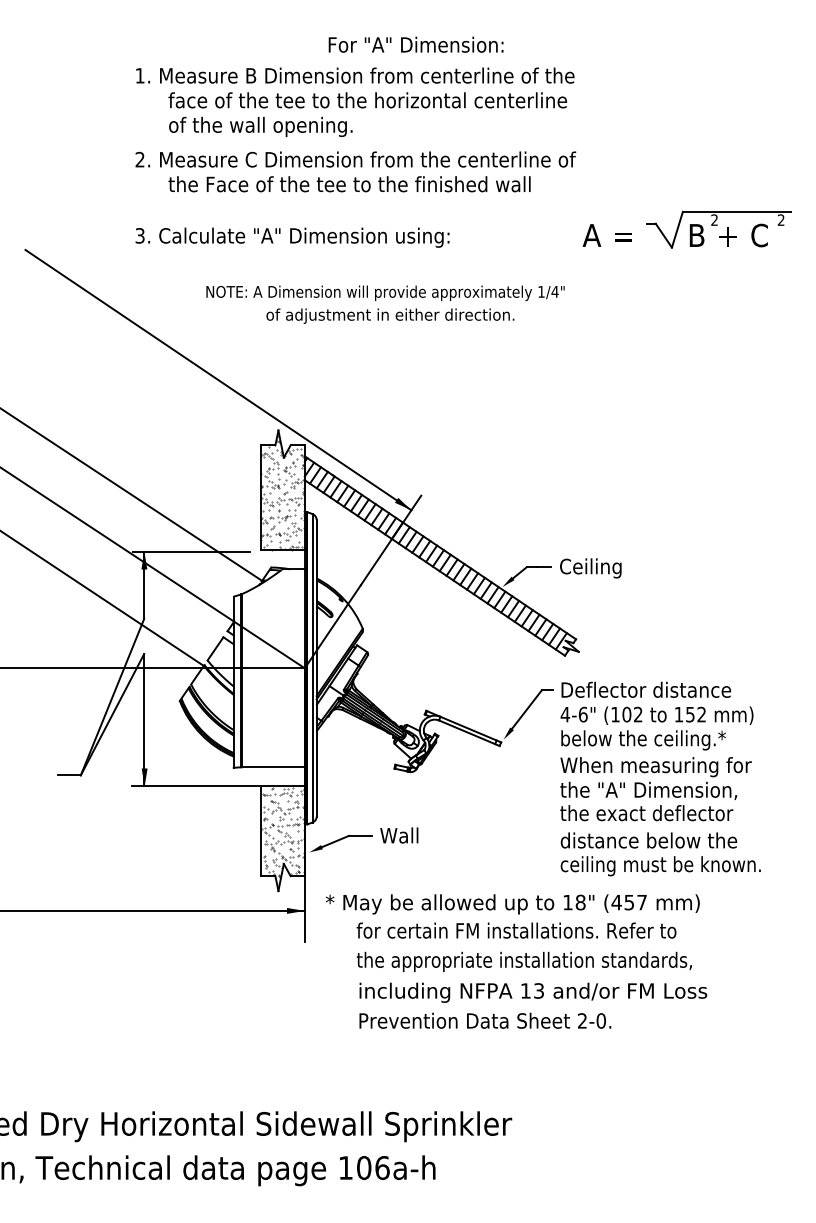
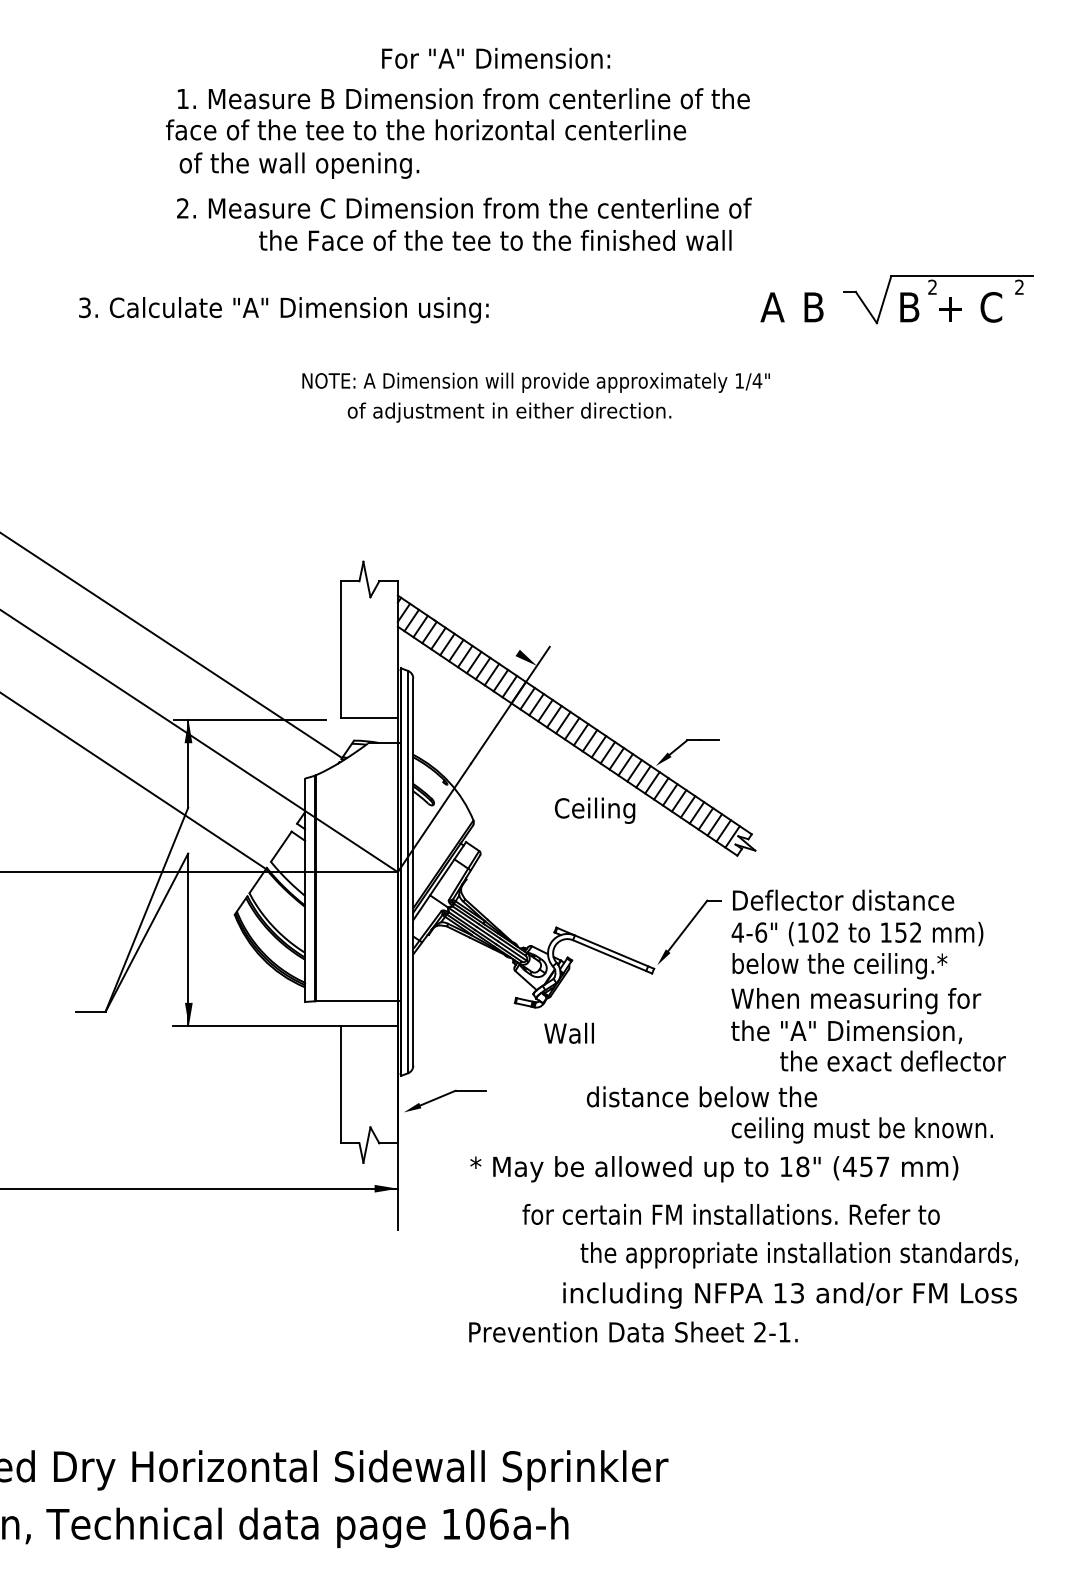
text: (416, 44) -> (496, 57), moved
text: (368, 99) -> (426, 129), moved
text: (260, 126) -> (299, 165), moved
text: (349, 184) -> (495, 240), moved
text: (623, 235) -> (813, 307), = -> B
text: (292, 237) -> (283, 310), moved
text: (385, 293) -> (535, 382), moved
line: (217, 379) -> (284, 495), removed
hatch: (283, 492) -> (369, 642), removed
text: (591, 568) -> (595, 810), moved
text: (646, 812) -> (892, 1060), moved
hatch: (283, 831) -> (369, 1085), removed
text: (398, 834) -> (568, 1032), moved
text: (648, 840) -> (701, 1096), moved
text: (512, 904) -> (714, 1169), moved
text: (516, 930) -> (730, 1214), moved
text: (523, 962) -> (798, 1255), moved
text: (532, 992) -> (789, 1295), moved
text: (601, 1021) -> (784, 1332), 2-0. -> 2-1.

